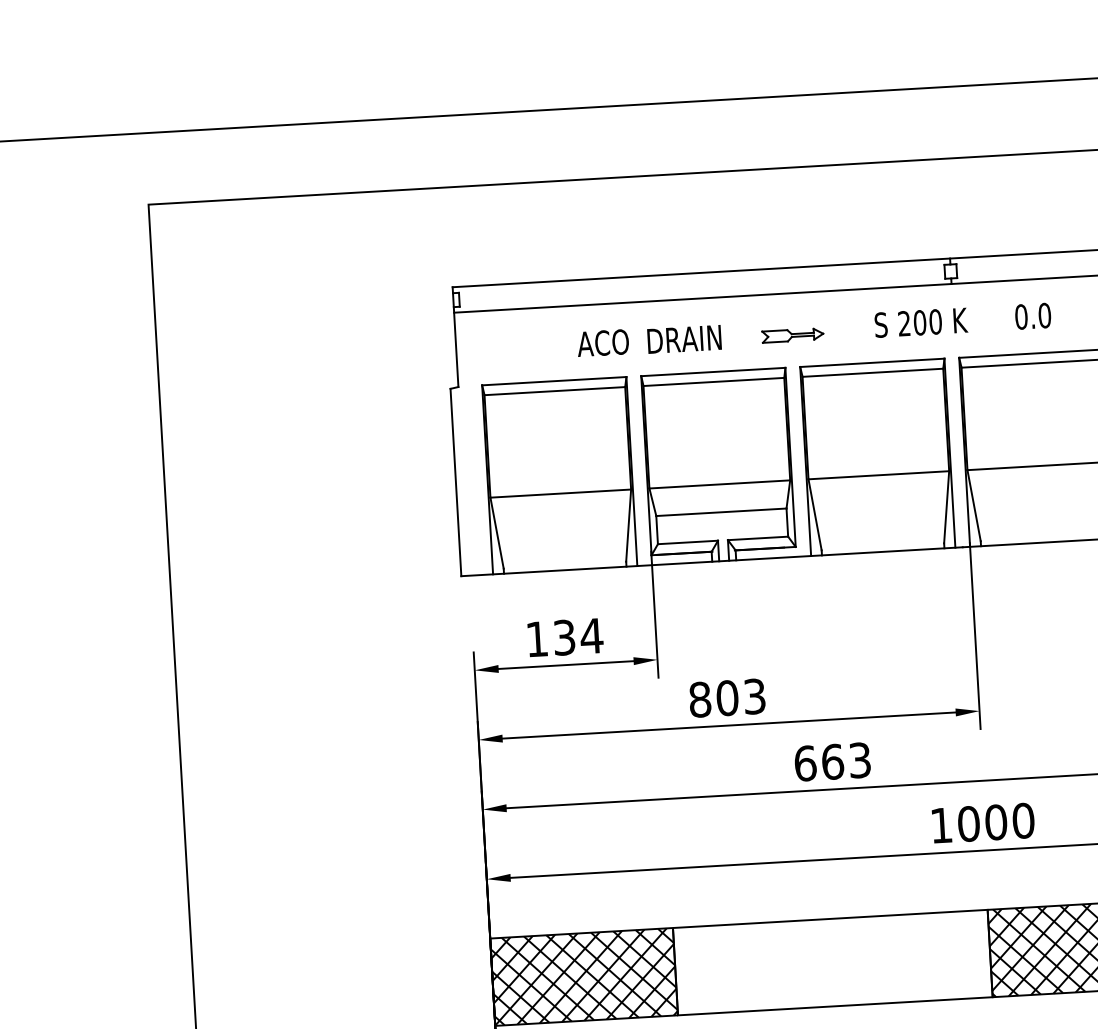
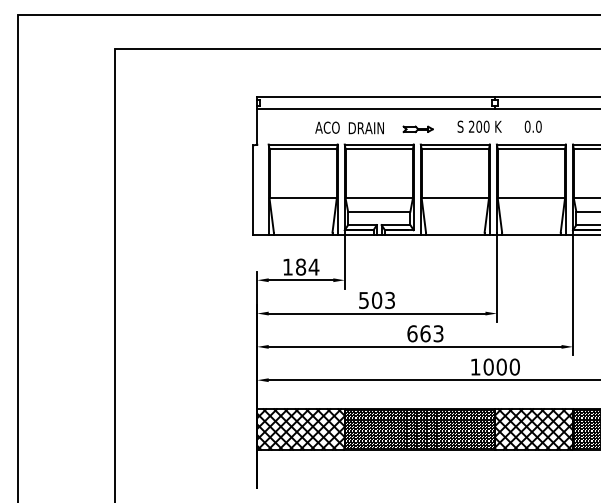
text: (565, 636) -> (301, 266), 134 -> 184
text: (701, 697) -> (364, 299), 803 -> 503
hatch: (831, 962) -> (419, 429), added

